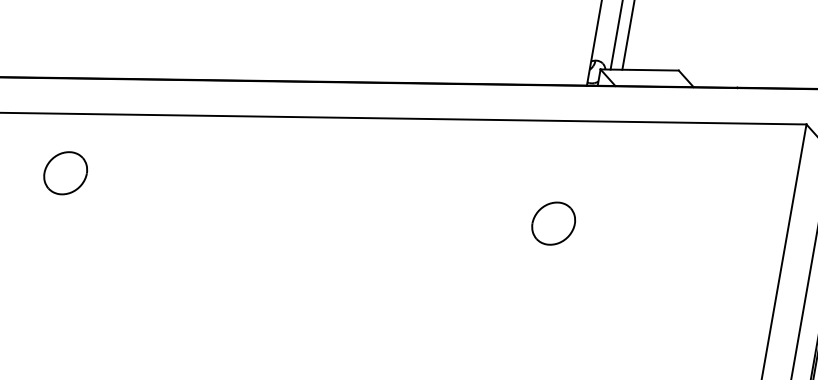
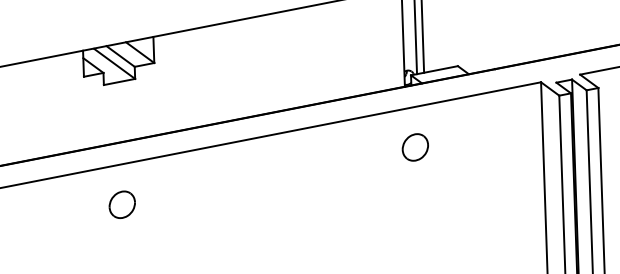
part: (64, 172) -> (121, 204), moved
part: (552, 223) -> (414, 147), moved

